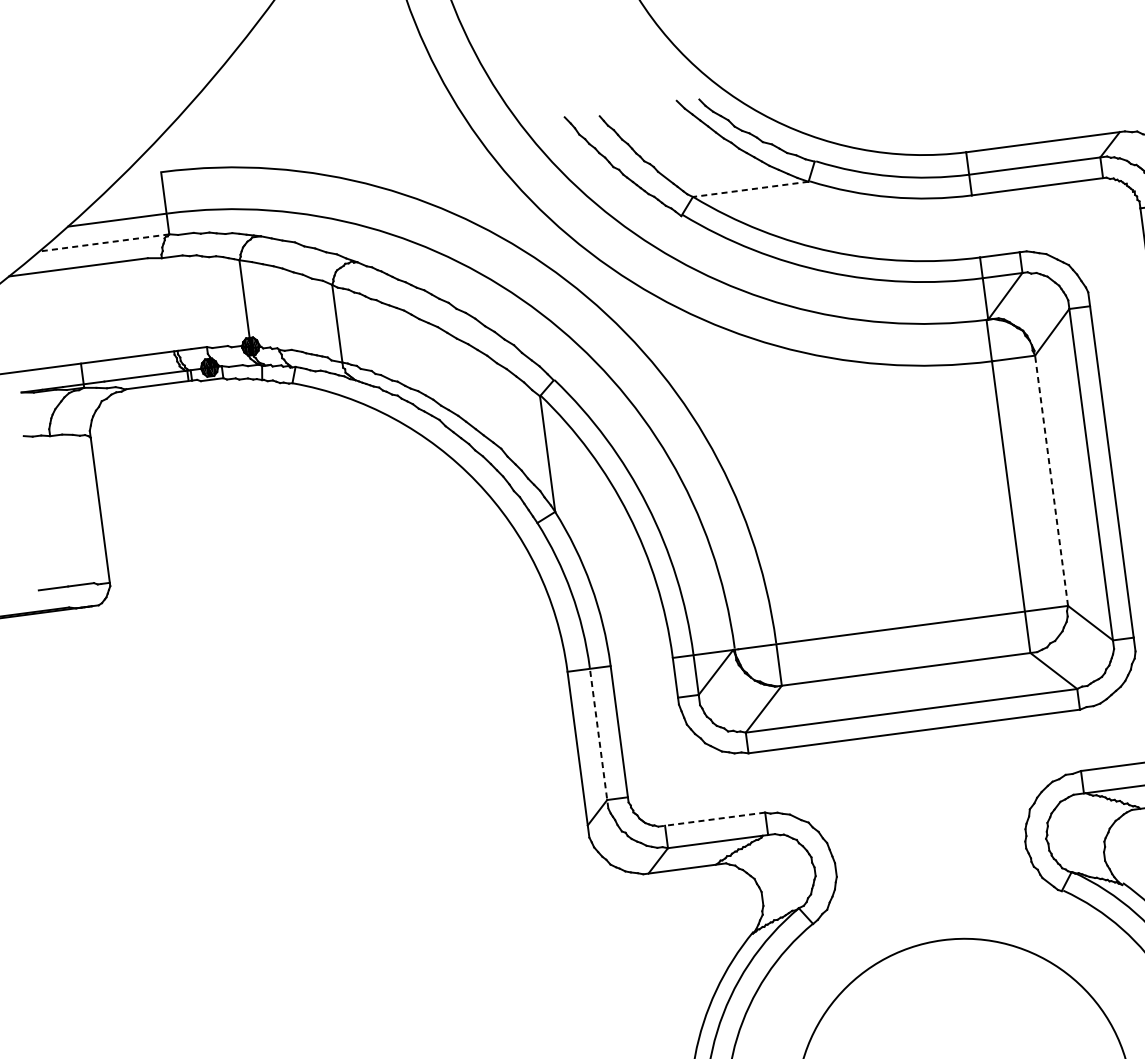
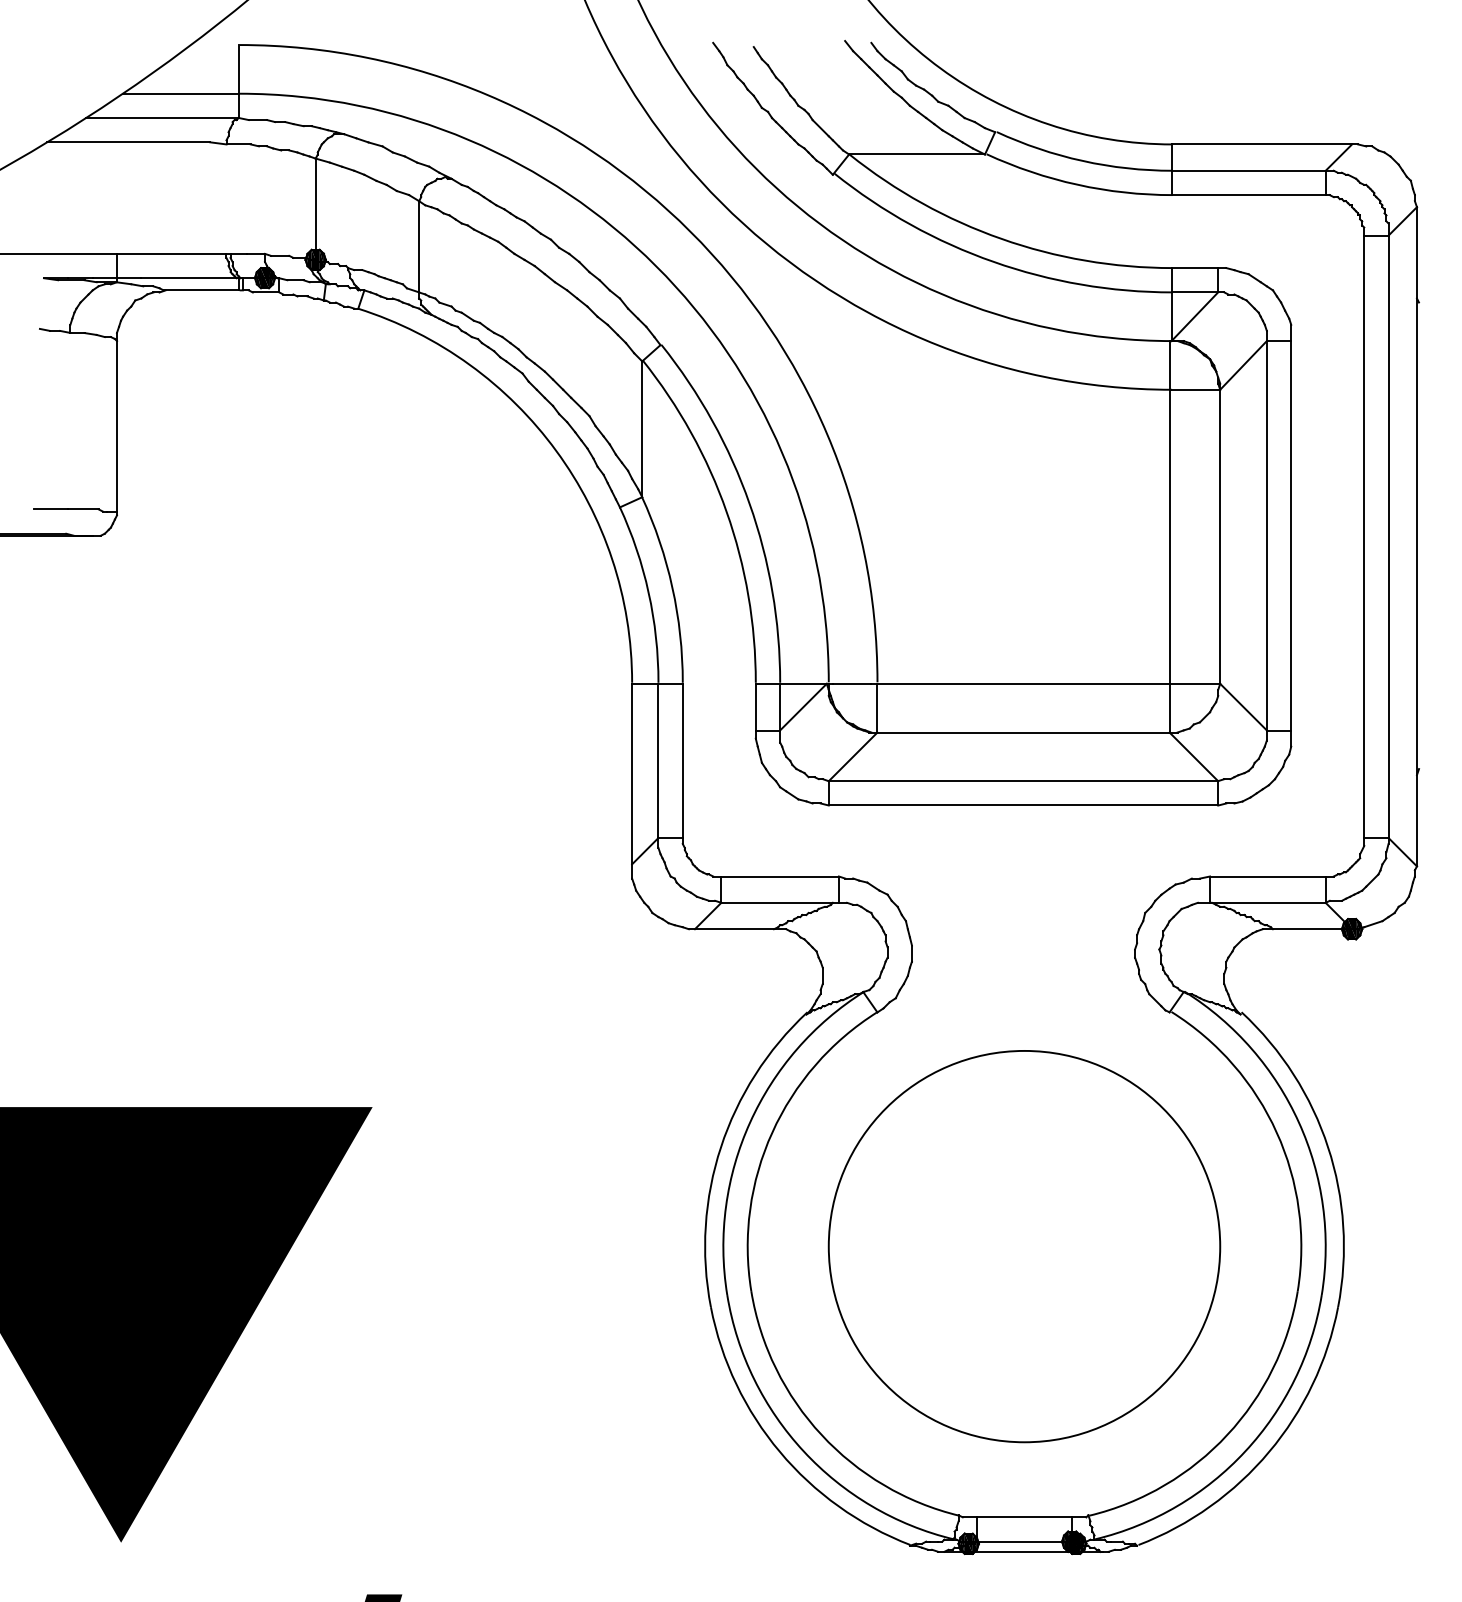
line: (751, 189) -> (917, 154), dashed -> solid
line: (103, 243) -> (161, 118), dashed -> solid
line: (1051, 477) -> (1220, 533), dashed -> solid
line: (599, 738) -> (658, 765), dashed -> solid
line: (712, 819) -> (776, 876), dashed -> solid

